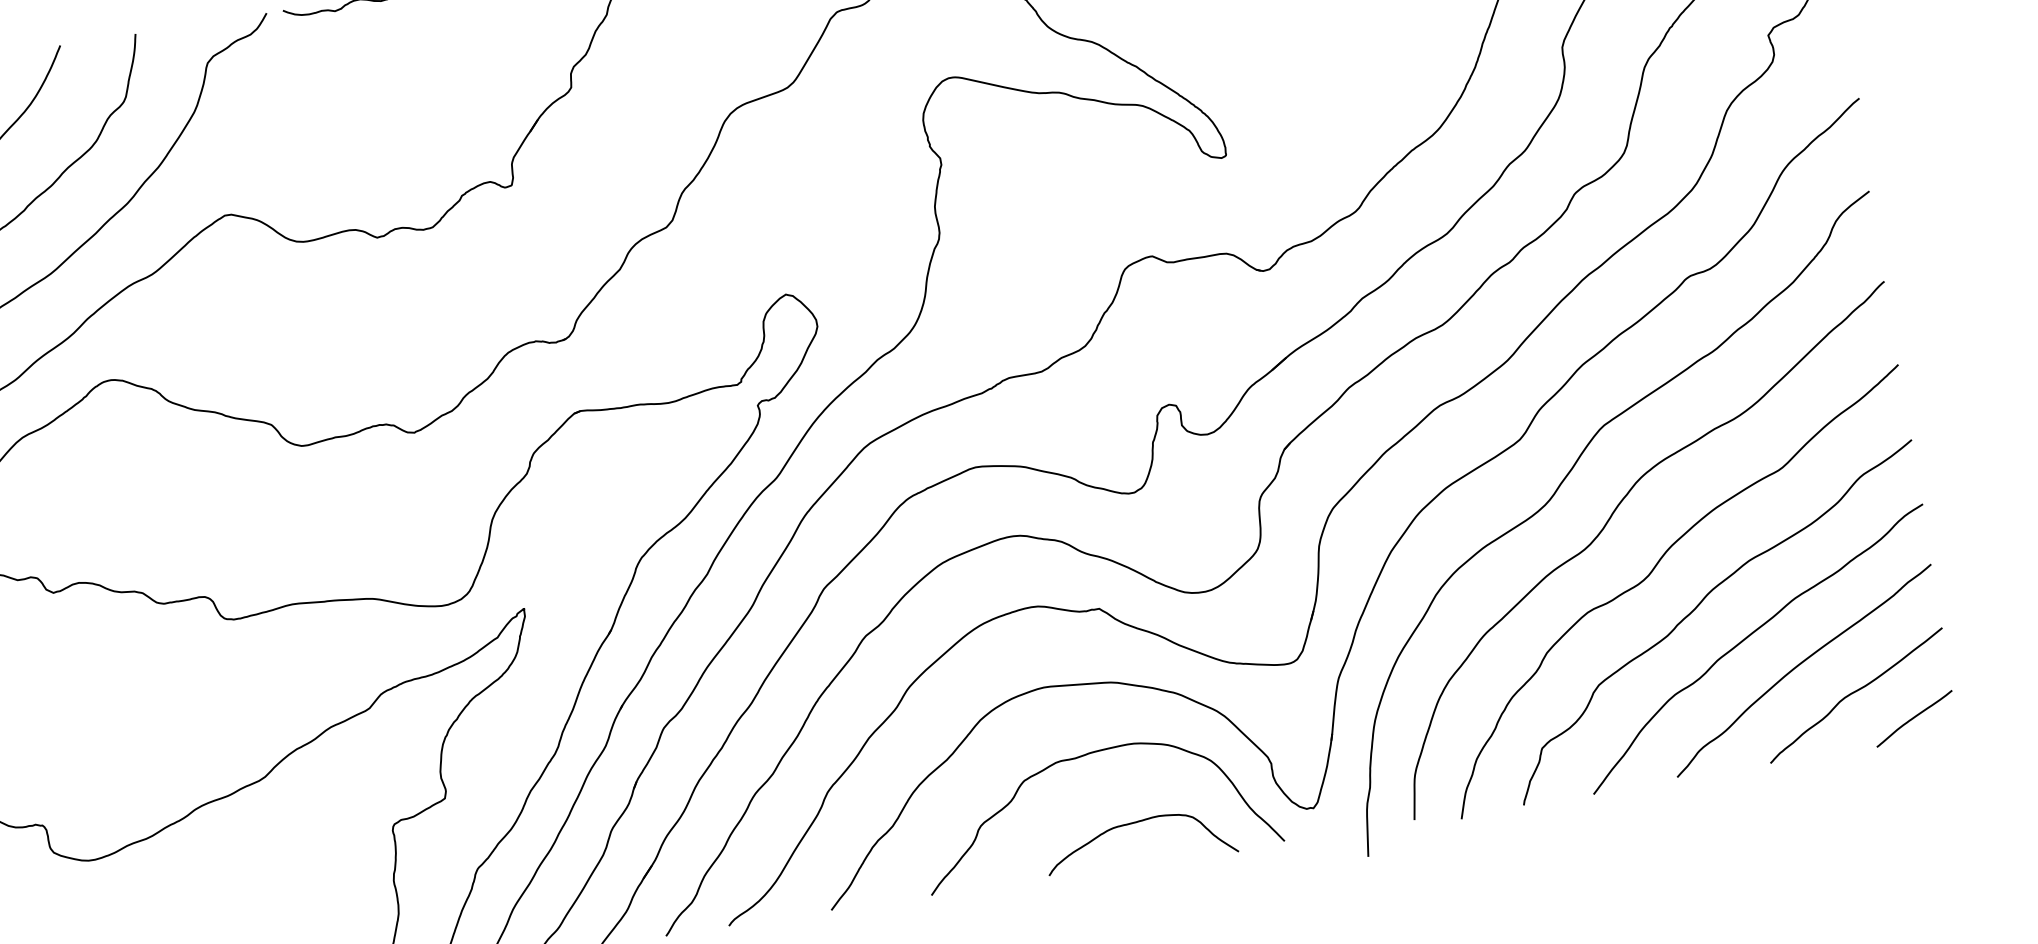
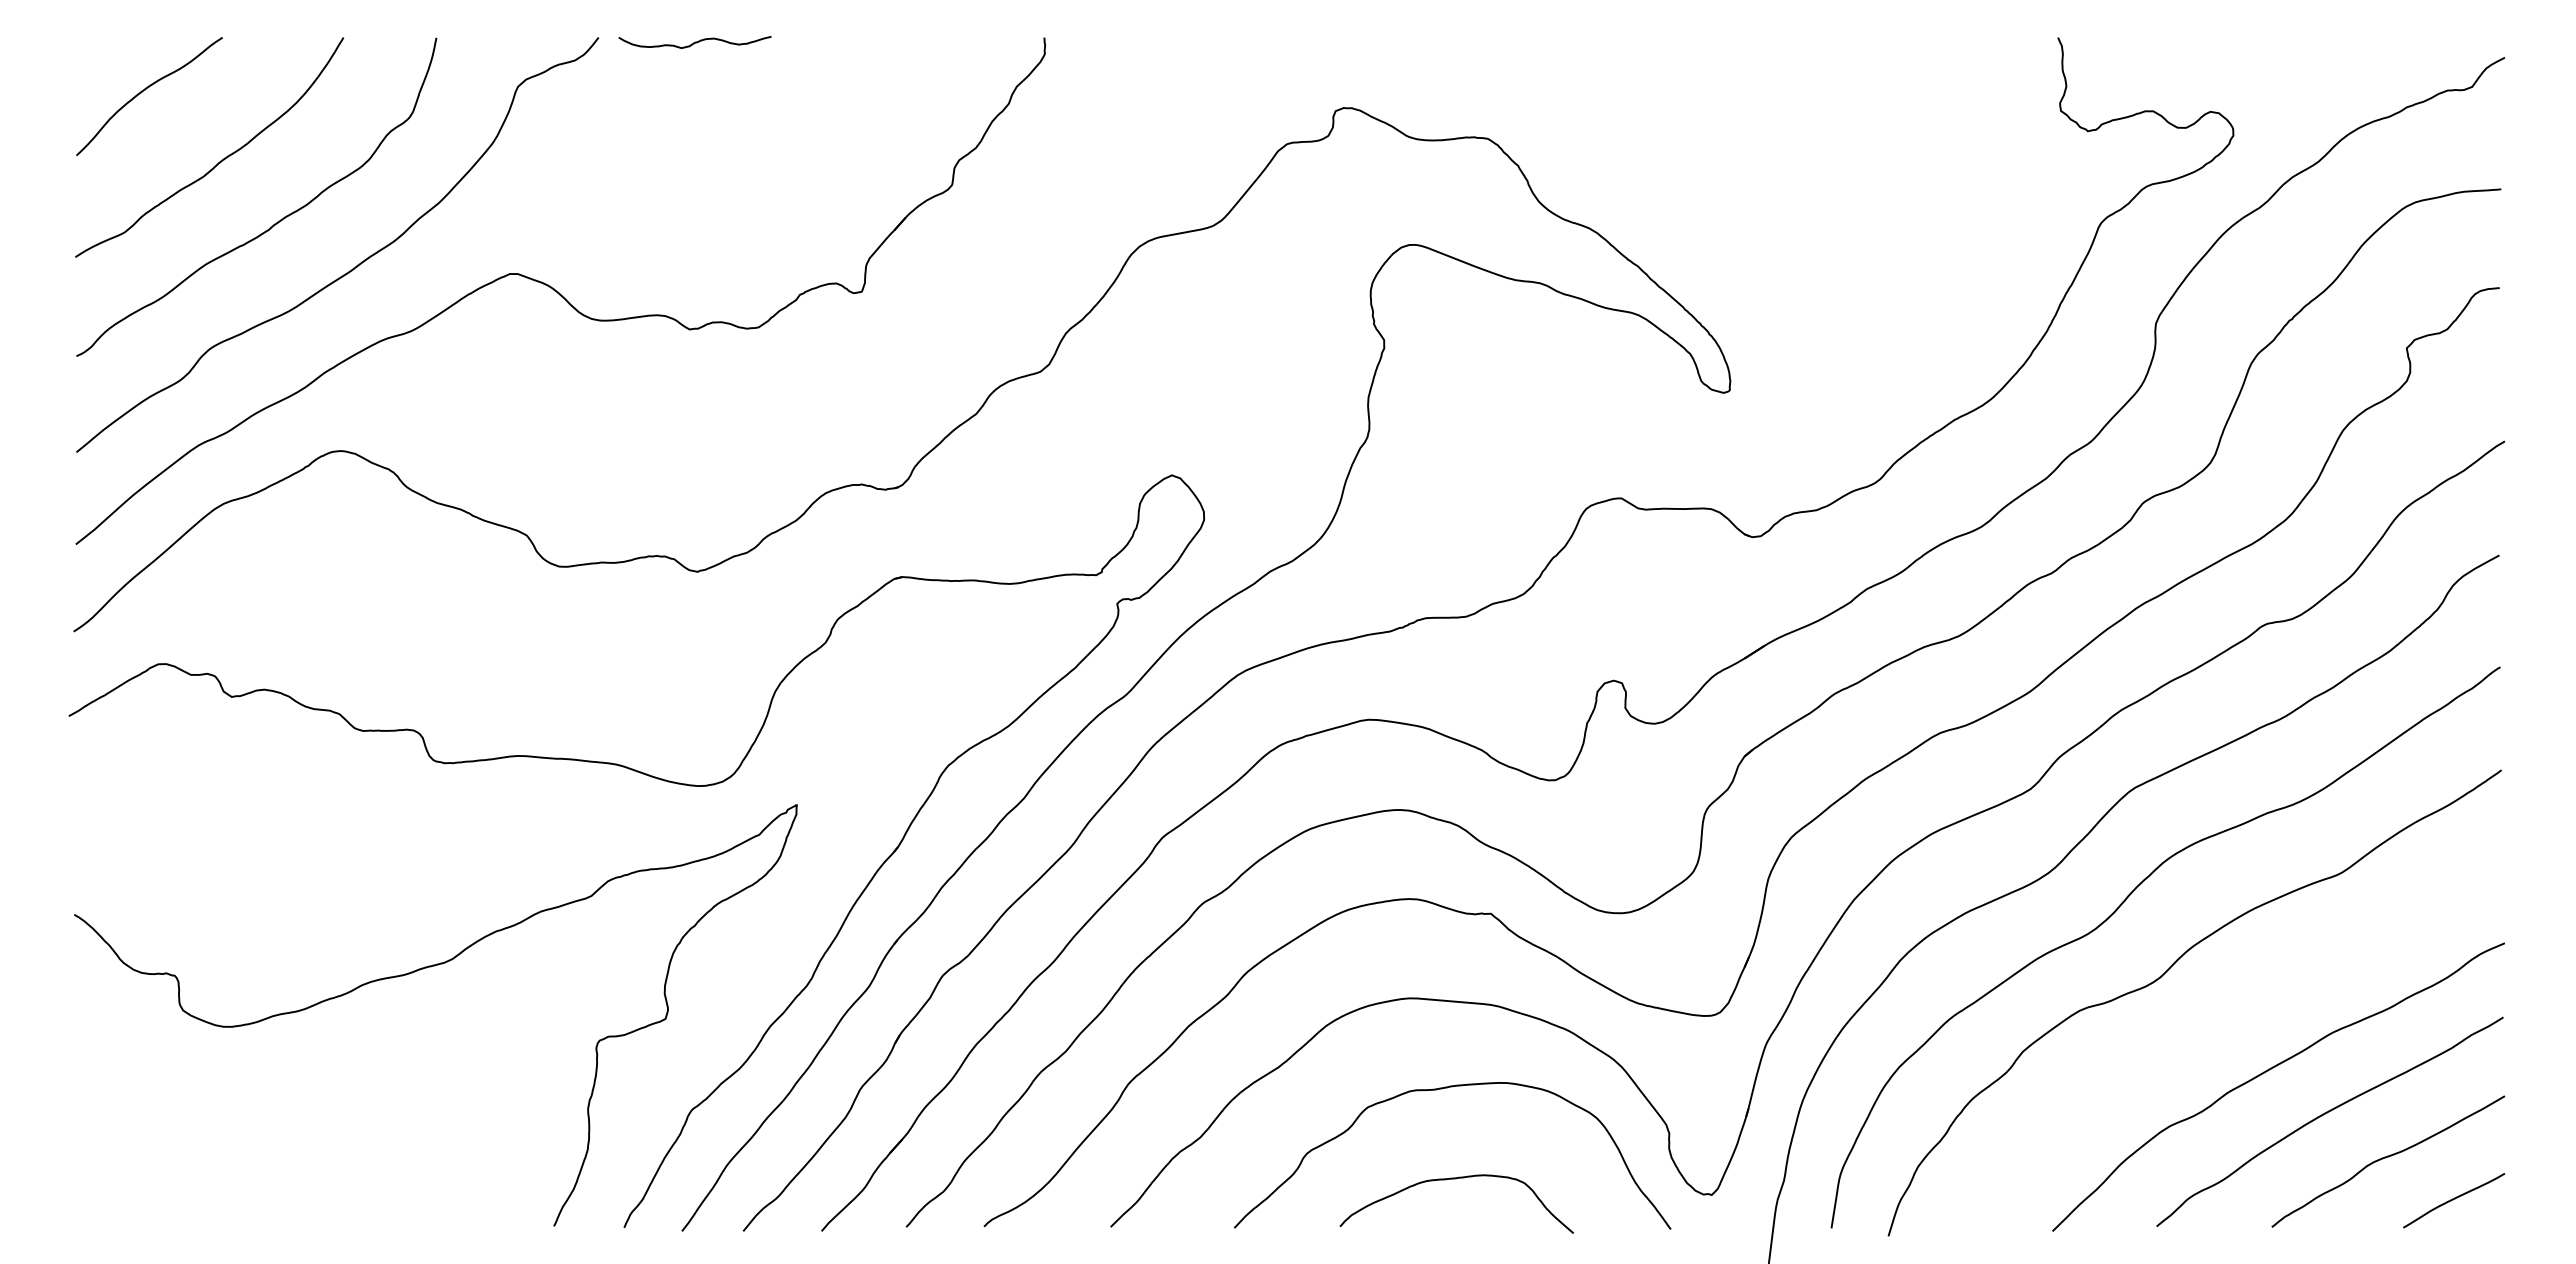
curve: (1698, 606) -> (2214, 1024), removed
curve: (1137, 822) -> (1456, 1179), moved

